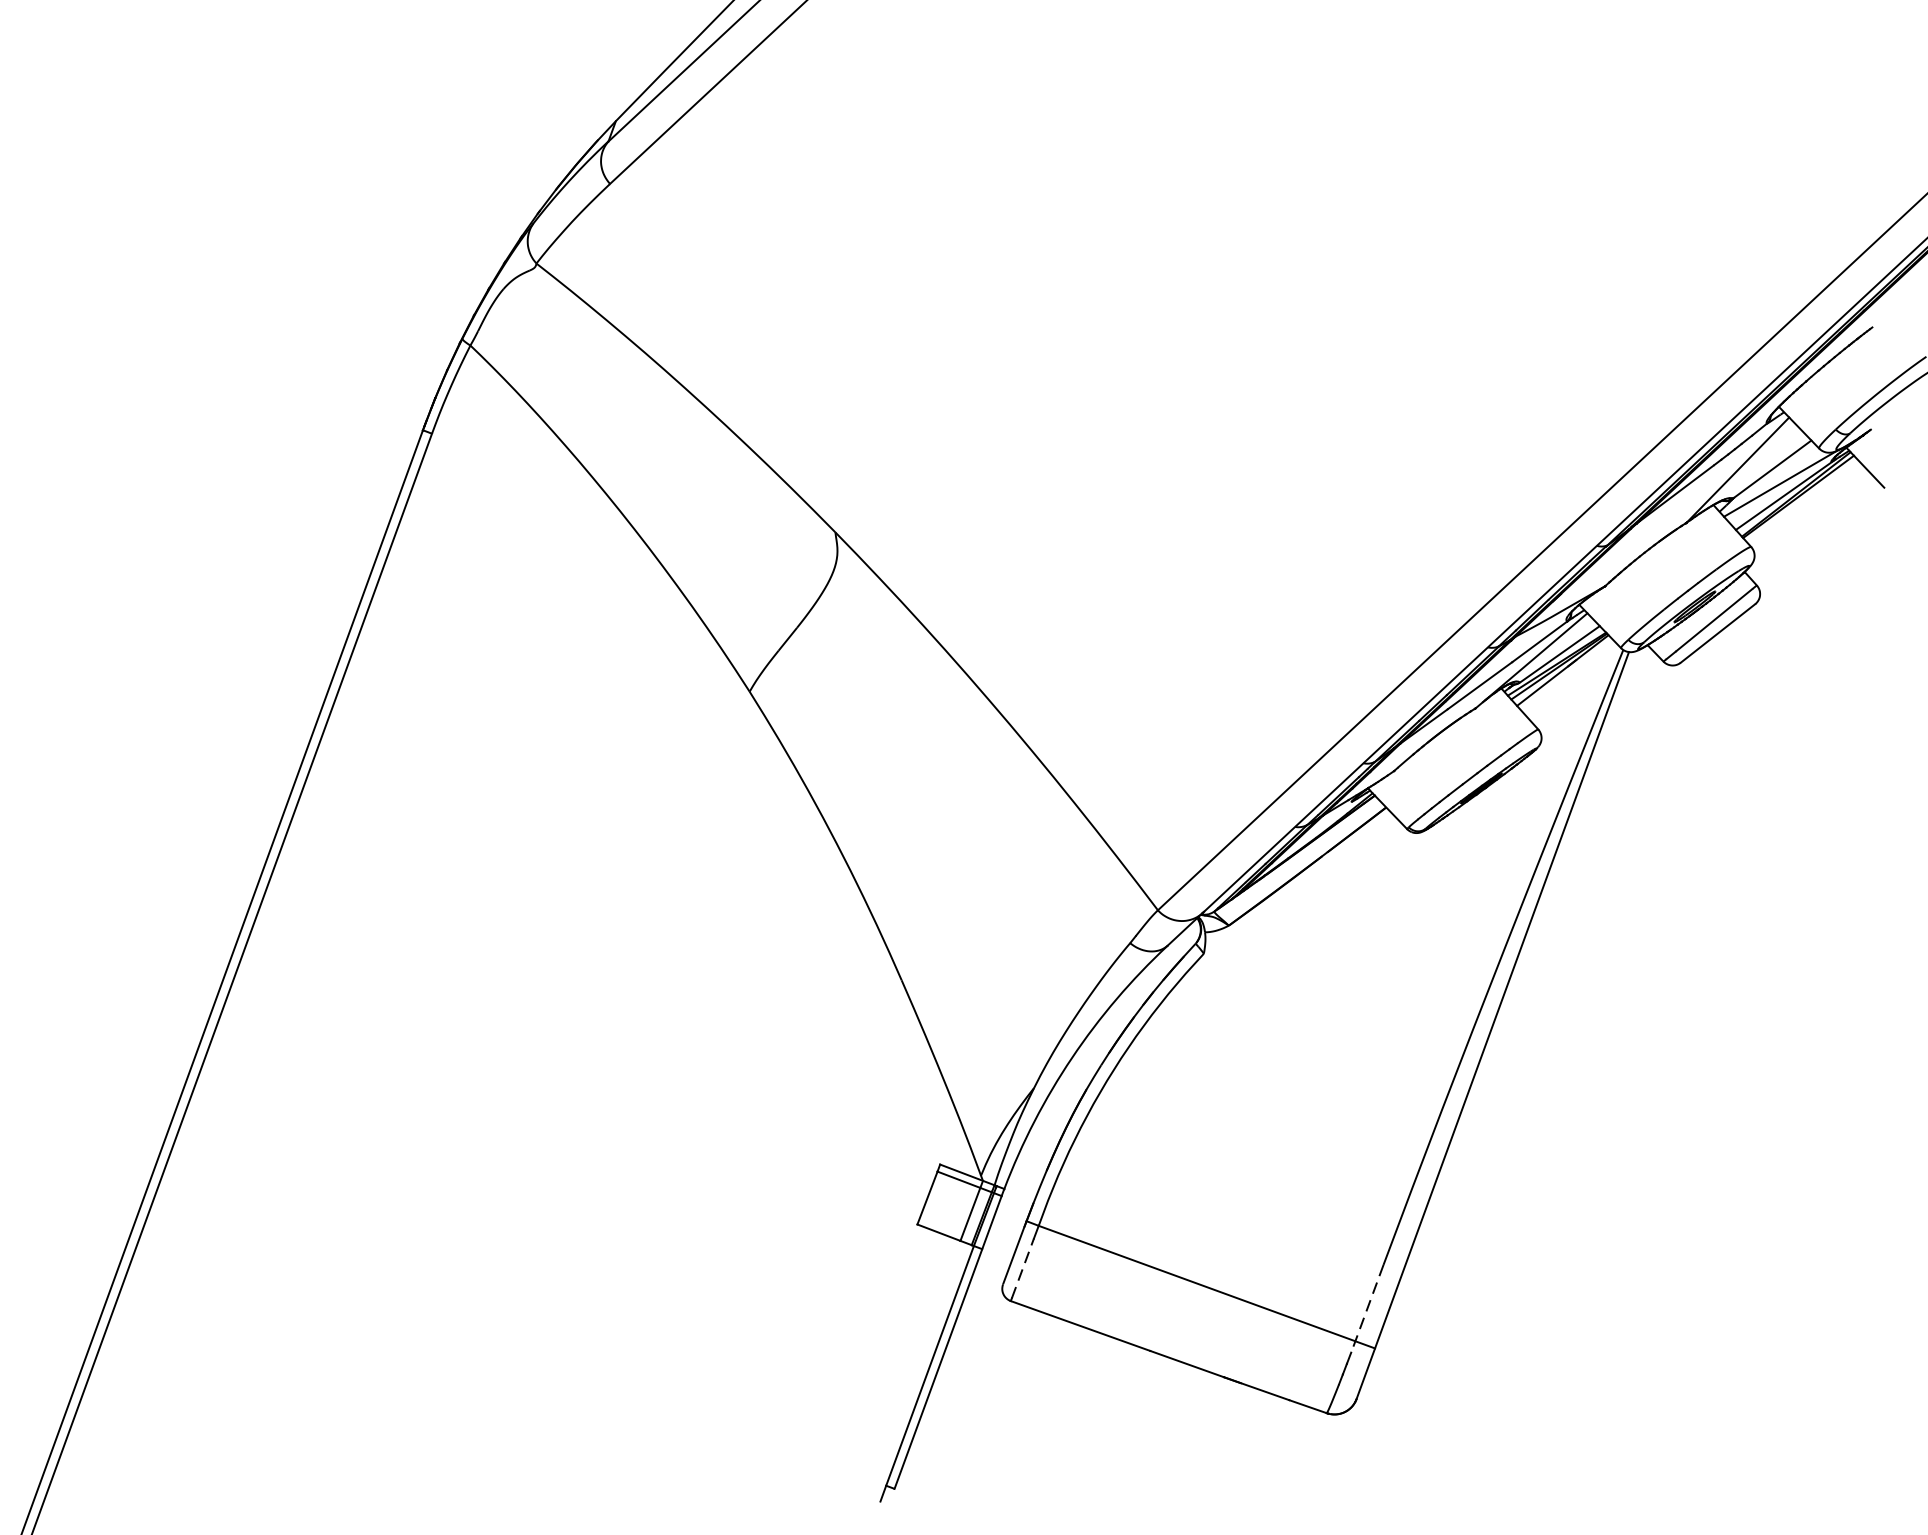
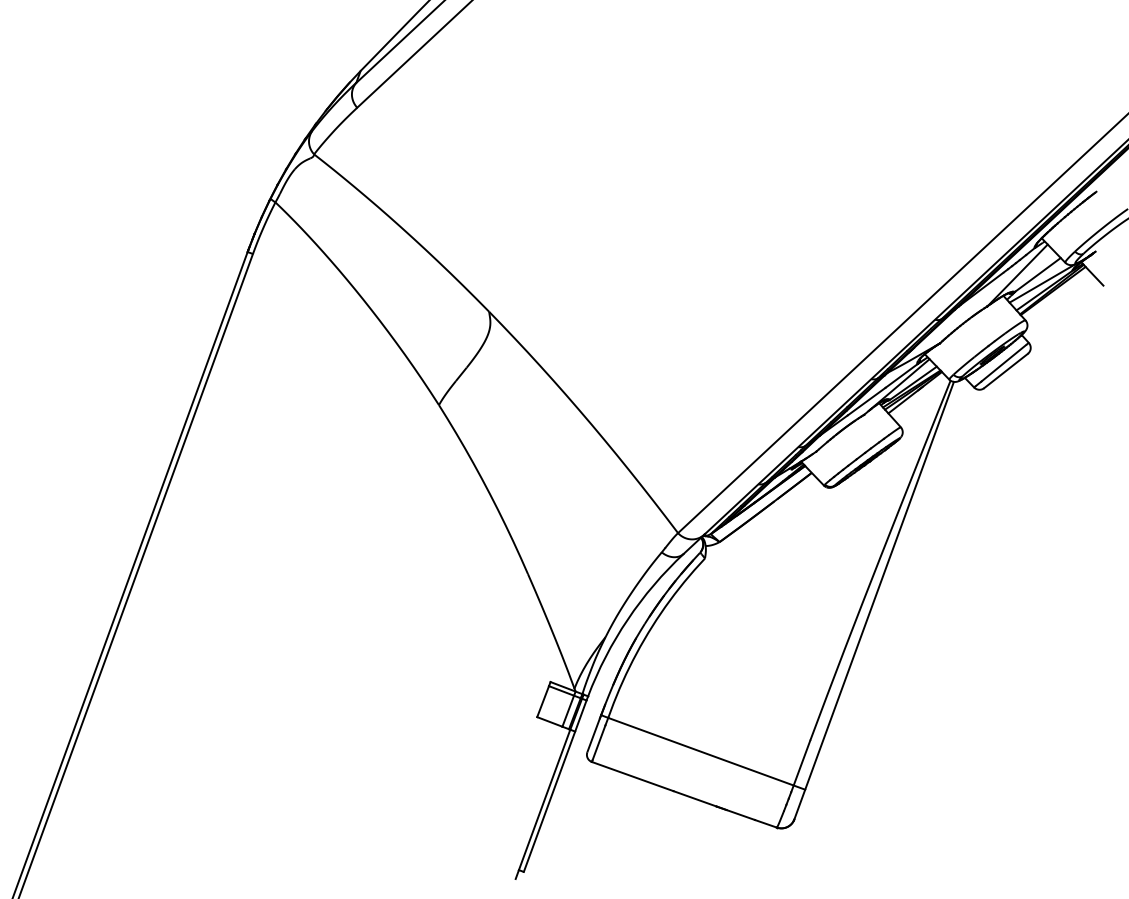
line: (1023, 1267) -> (599, 742), dashed -> solid
line: (1366, 1308) -> (800, 766), dashed -> solid

